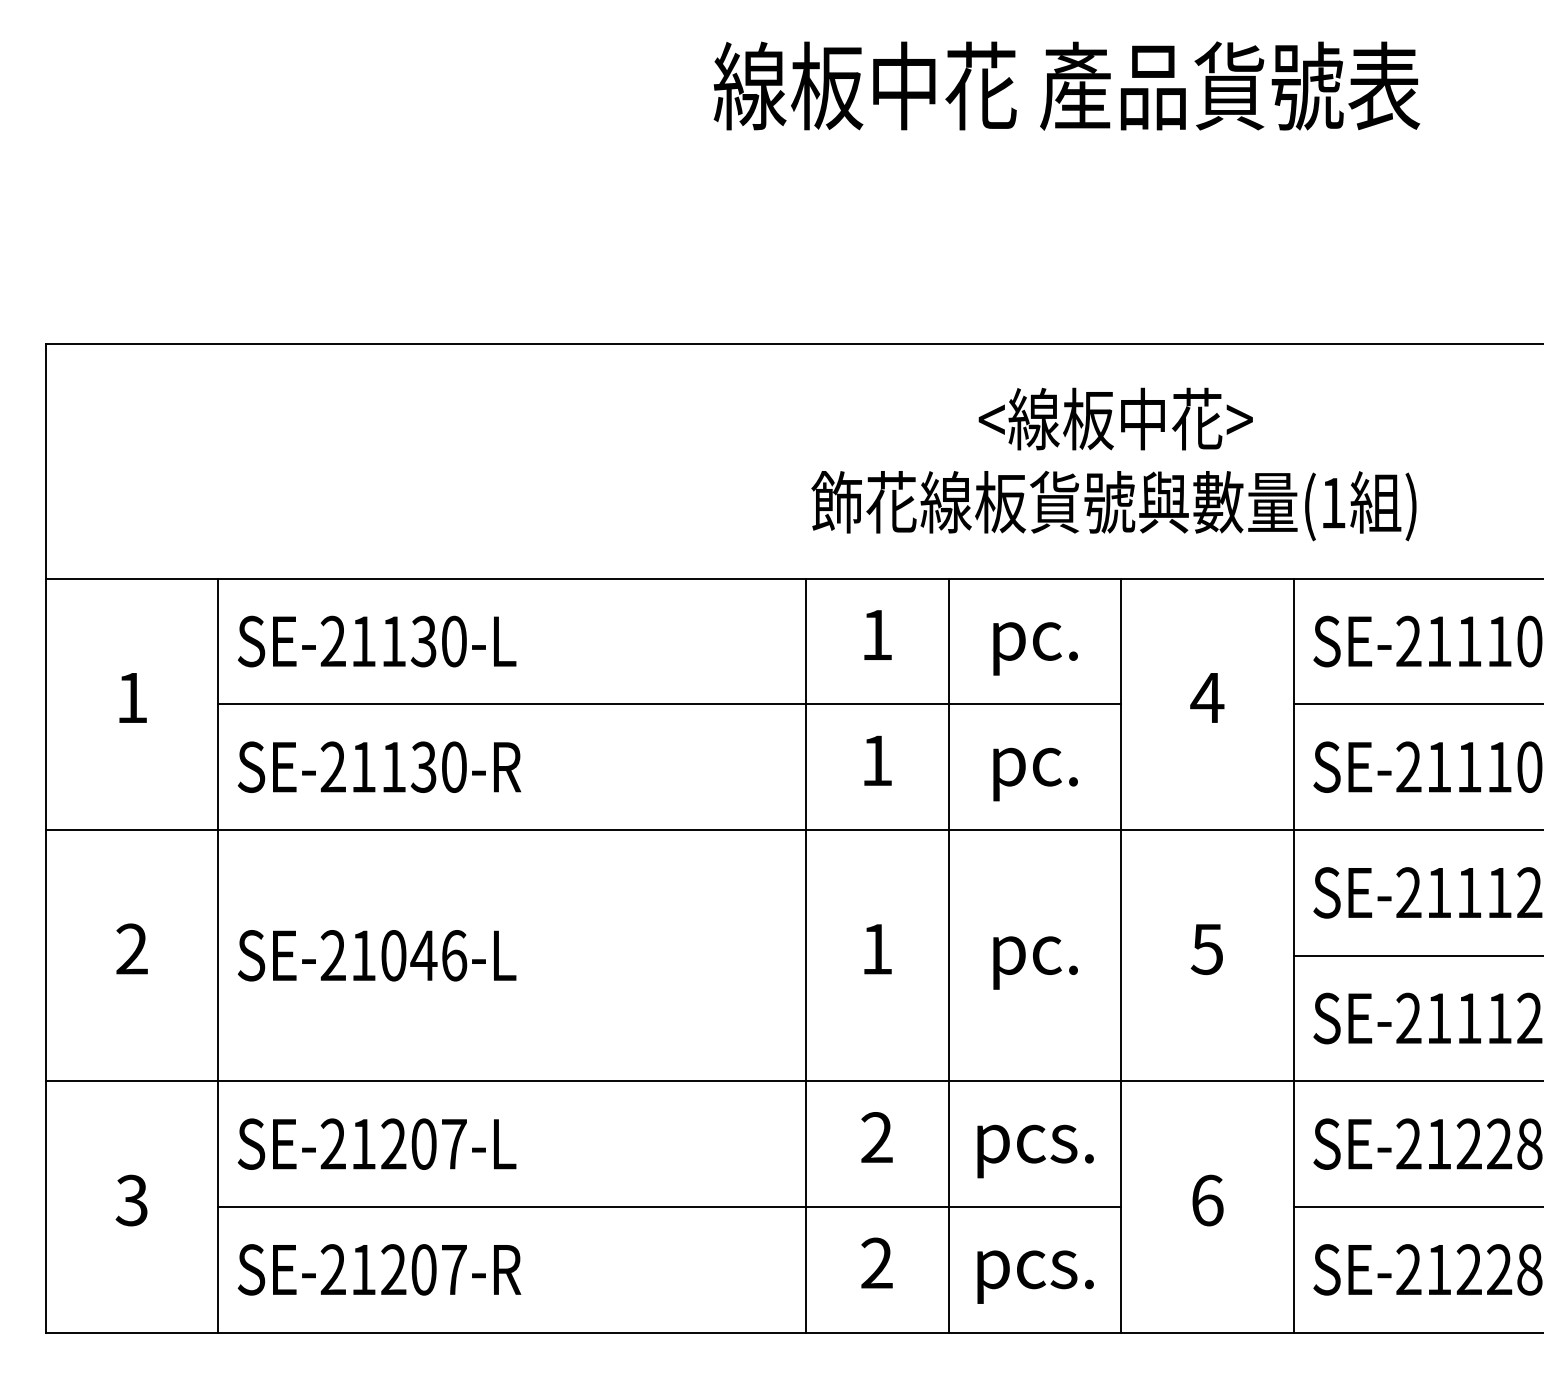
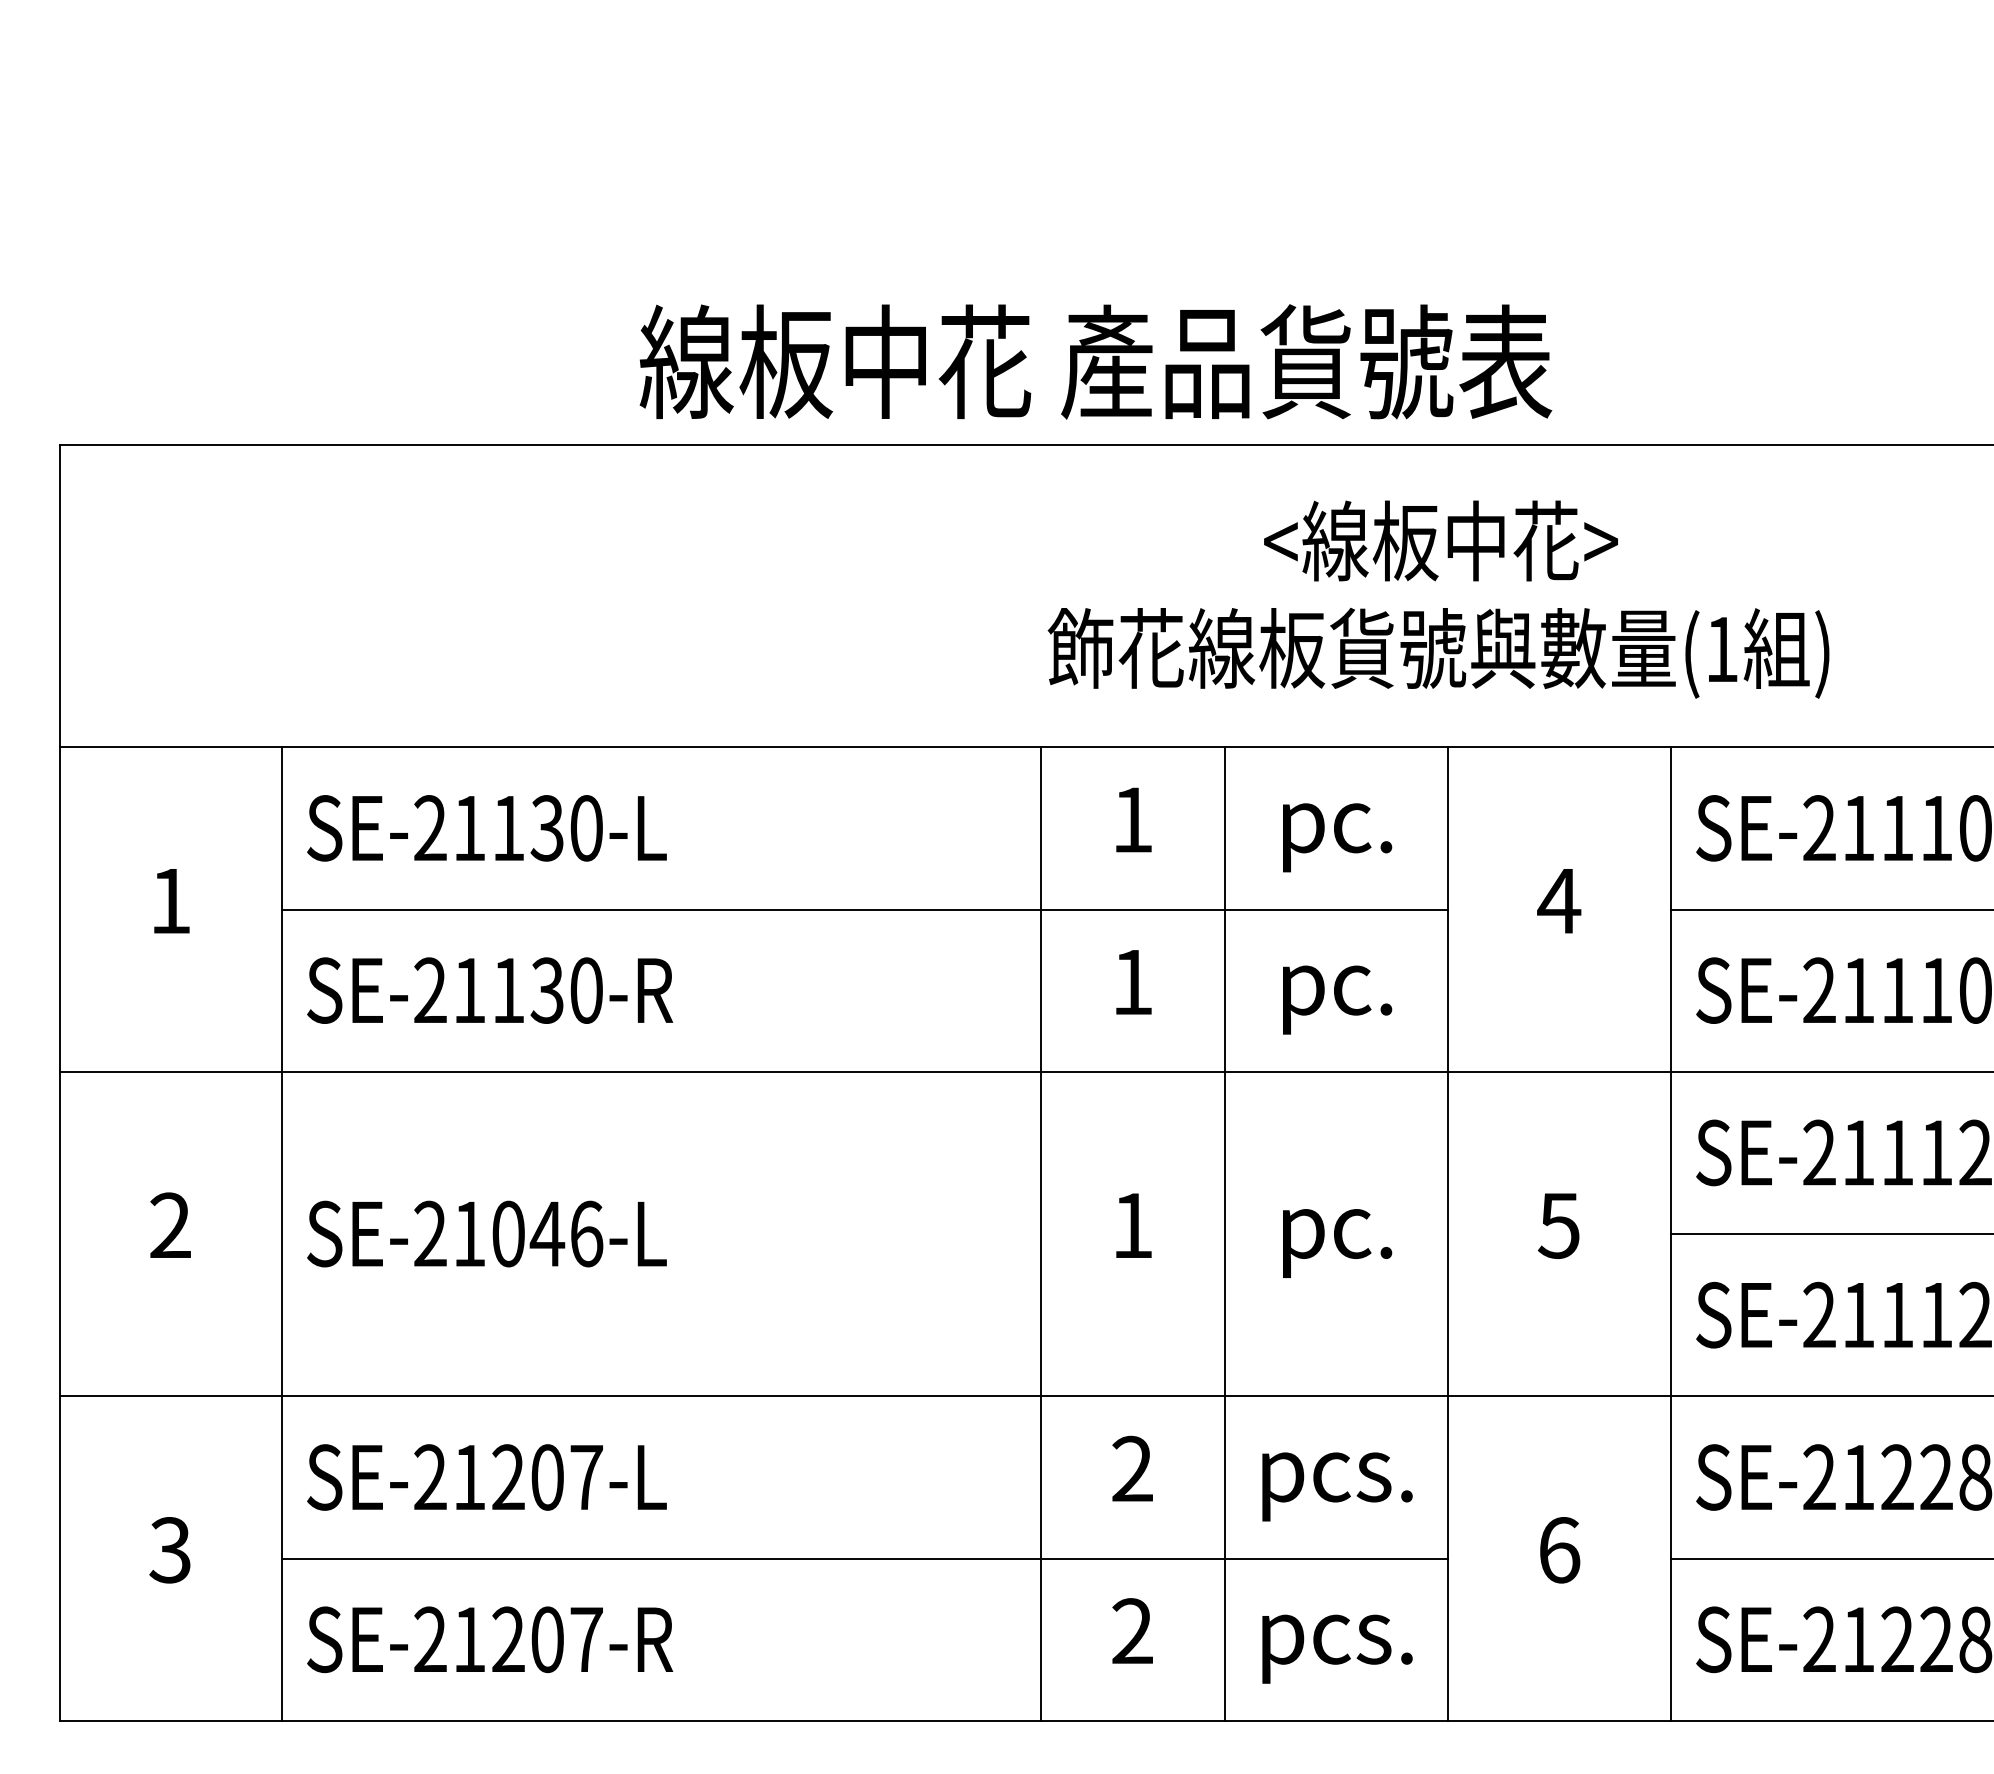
text: (1066, 85) -> (1095, 361), moved

